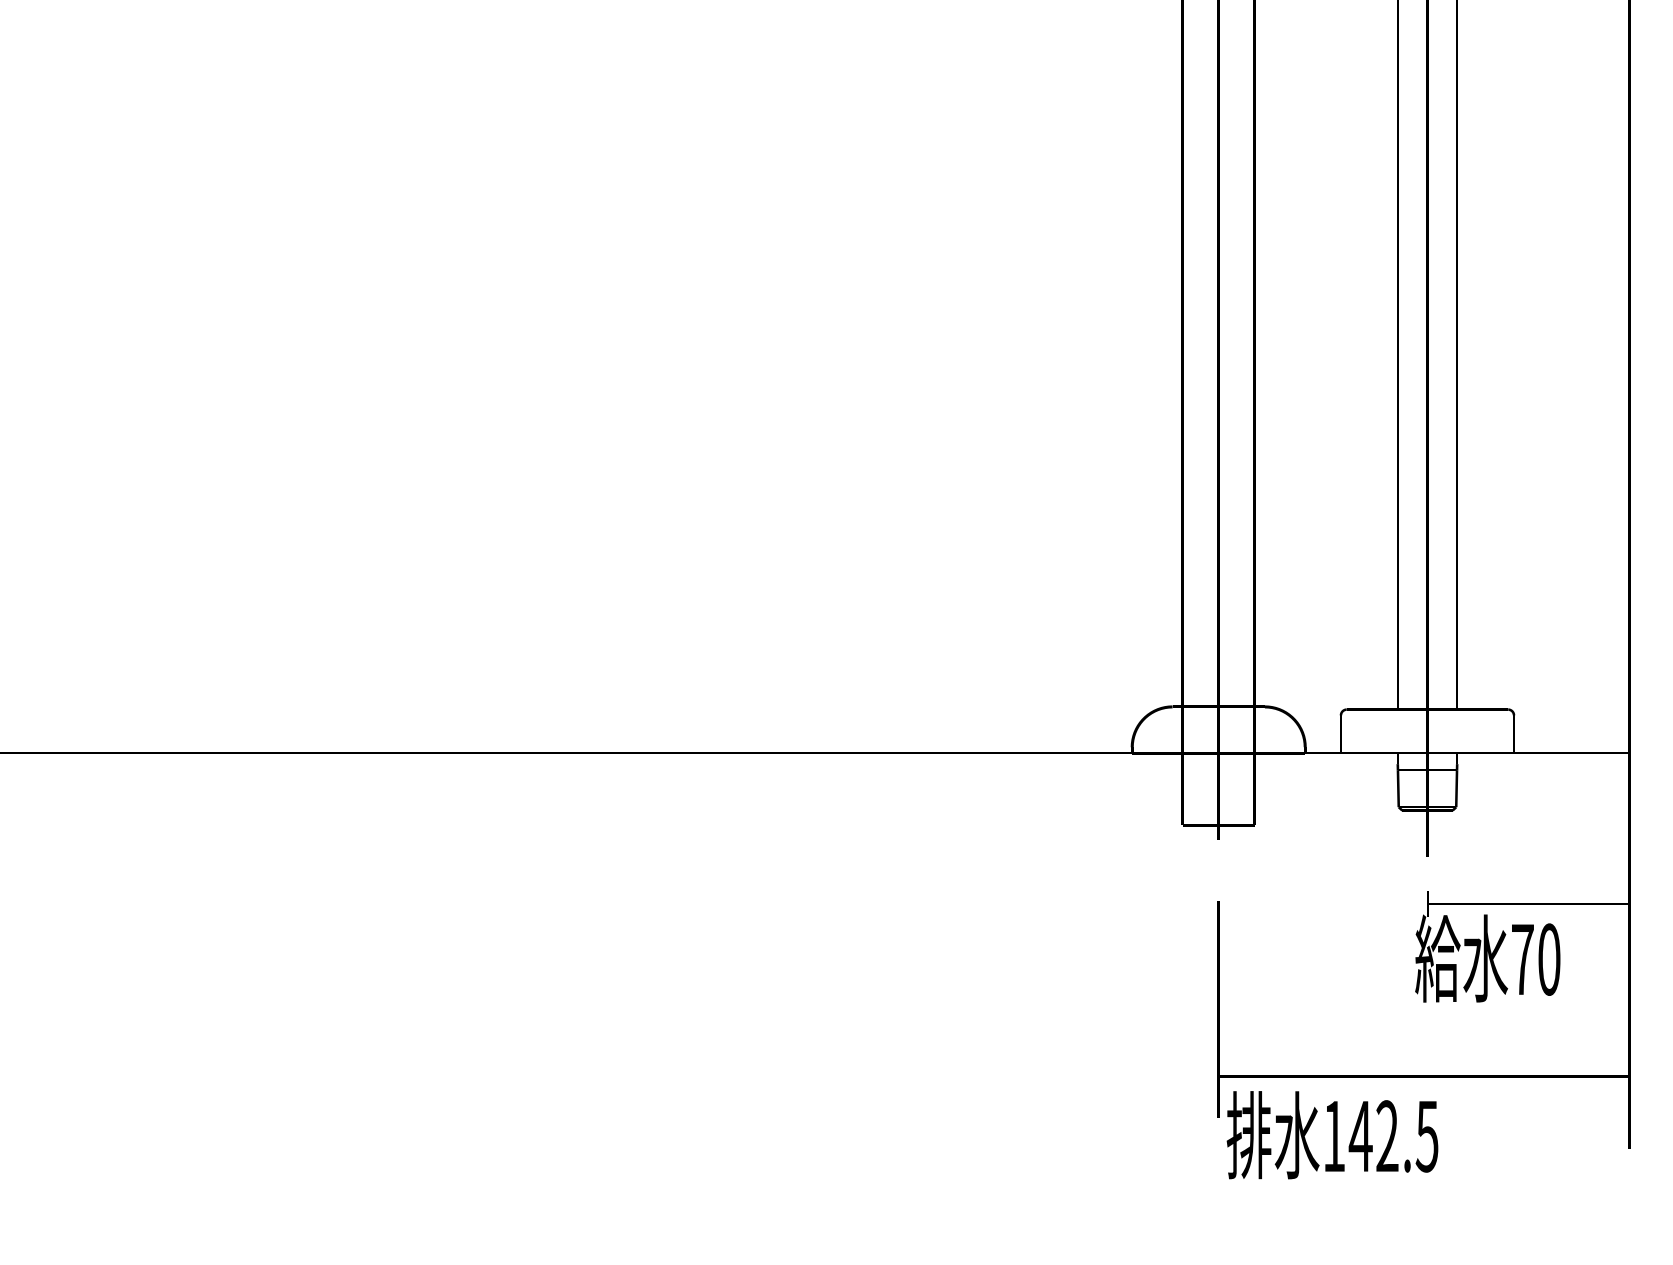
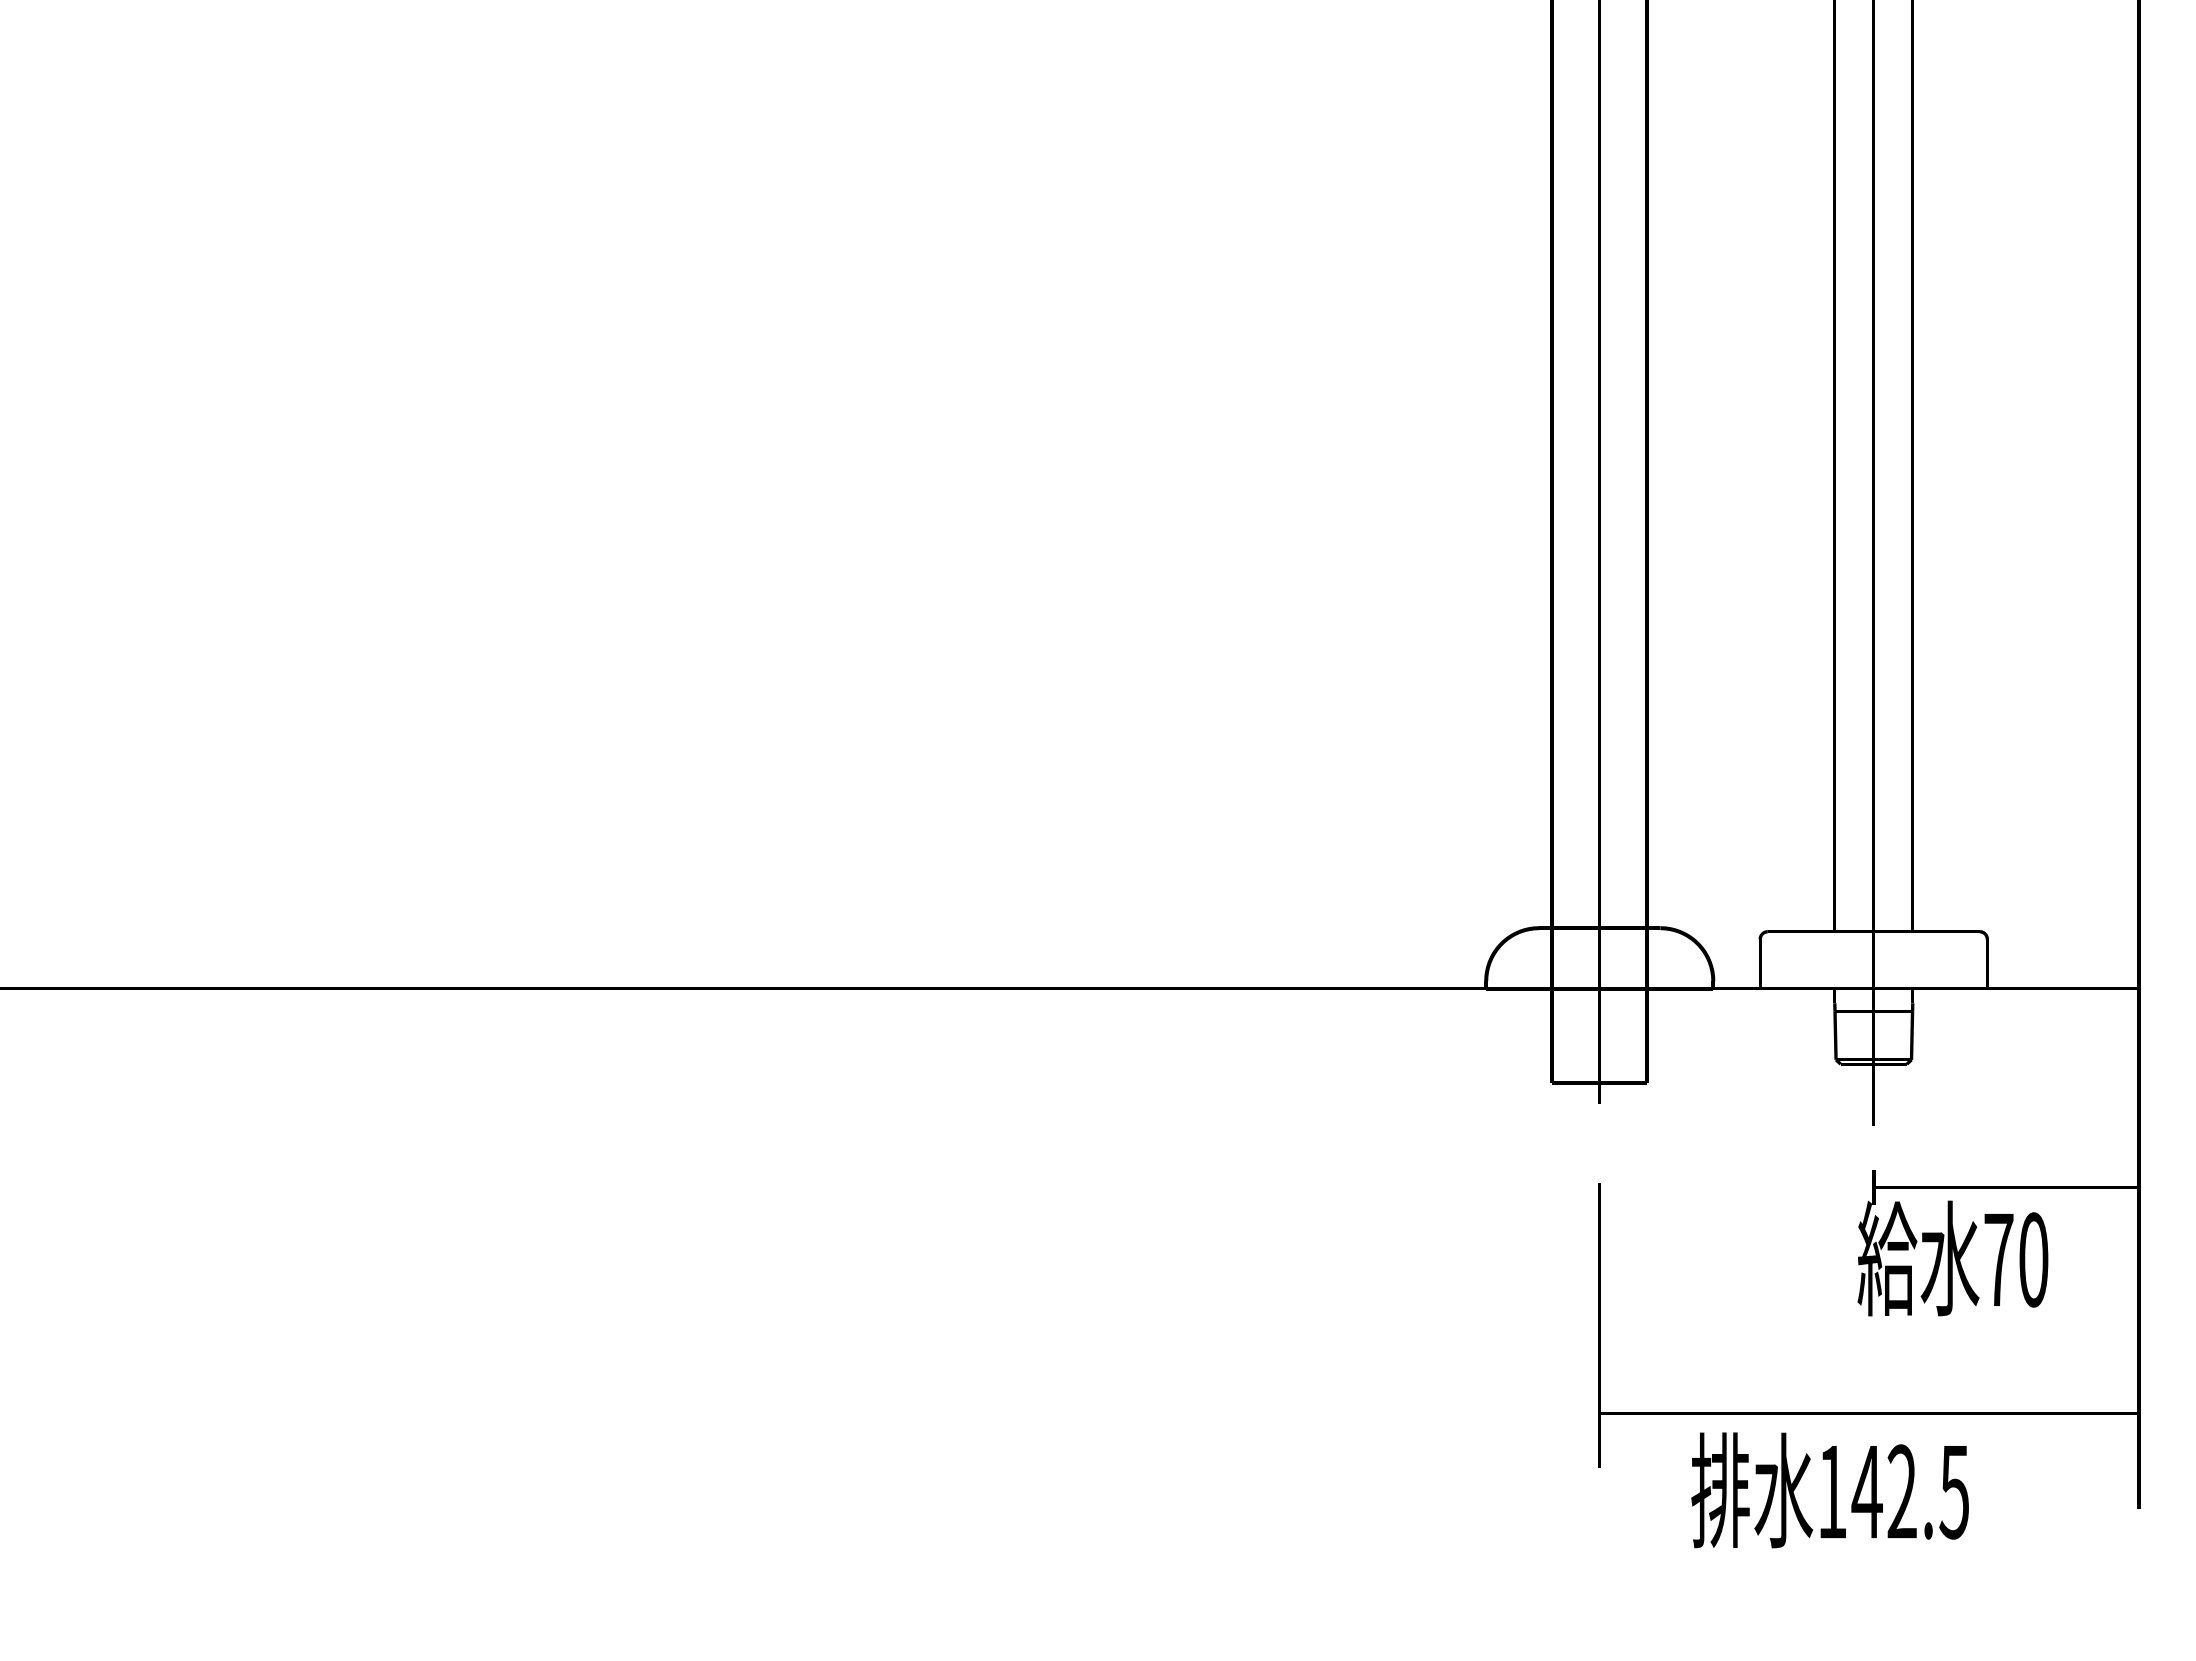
text: (1332, 1135) -> (1829, 1490), moved

